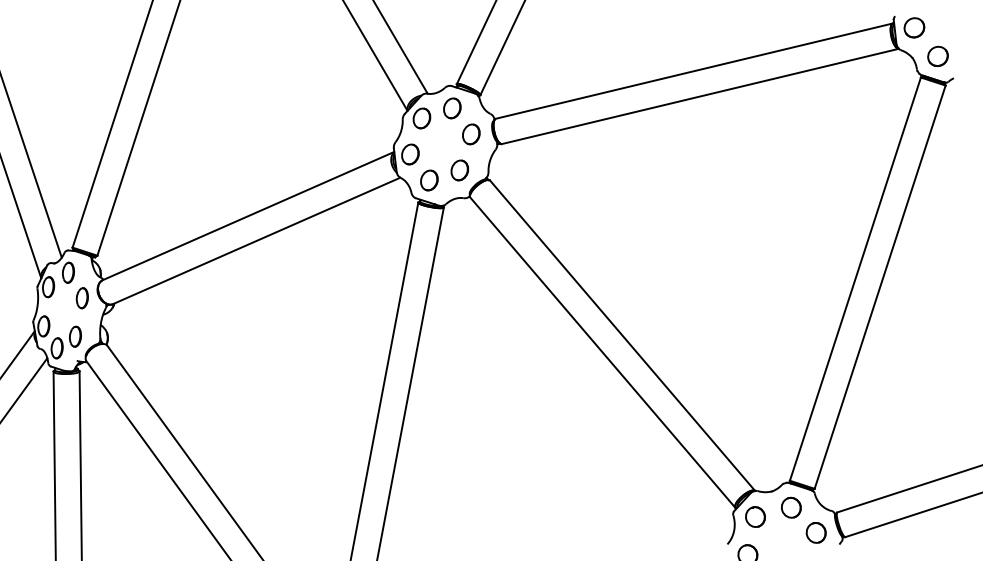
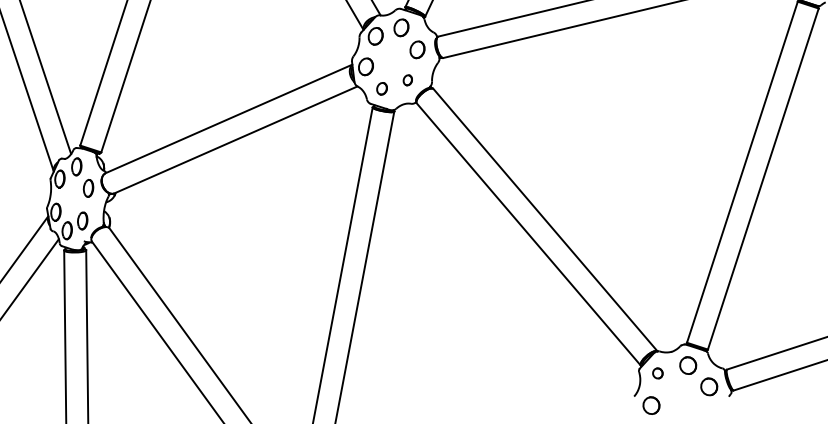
part: (459, 170) -> (407, 80), size x0.6
part: (429, 180) -> (382, 88), size x0.7
part: (755, 516) -> (657, 373), size x0.6

